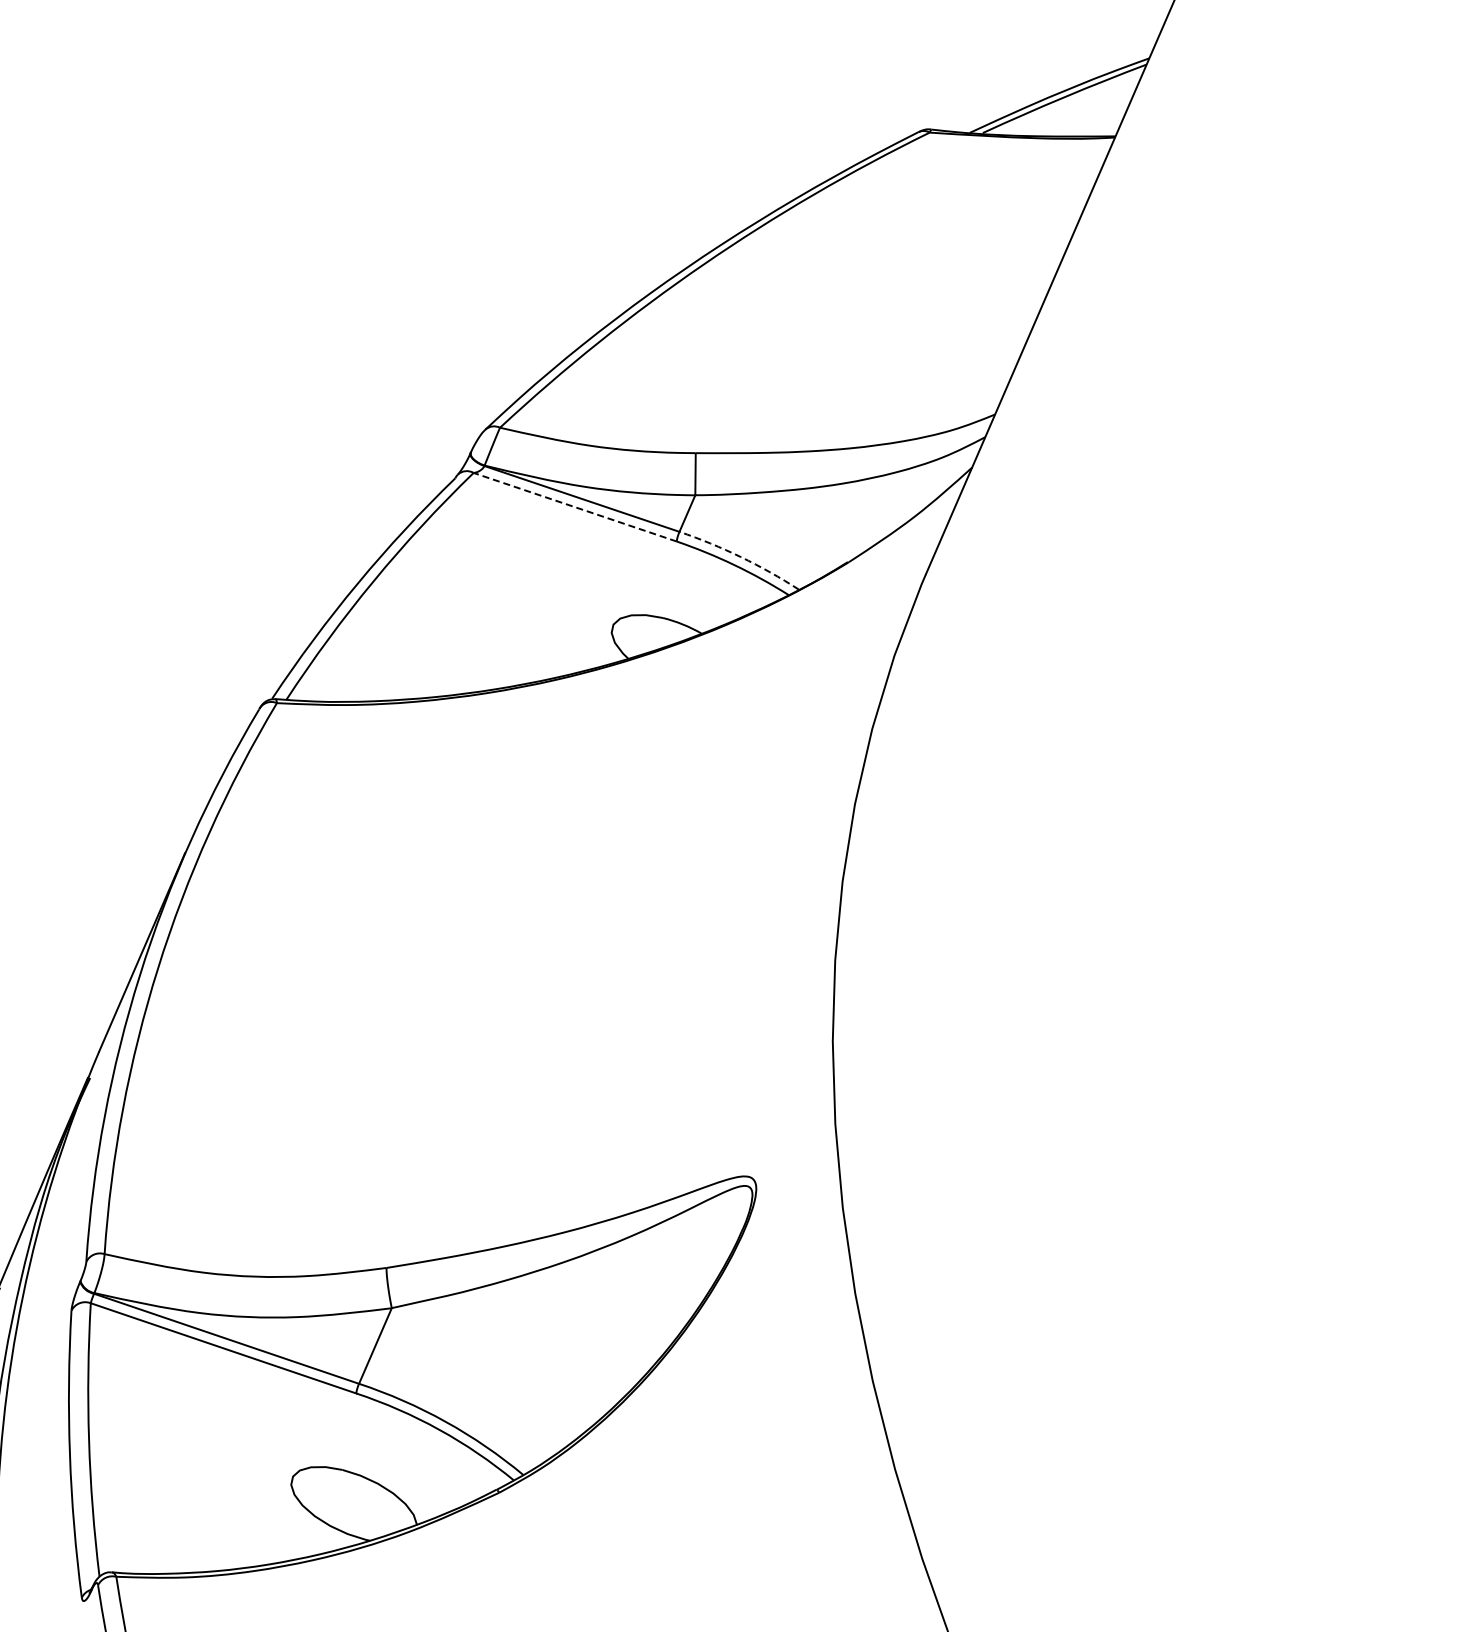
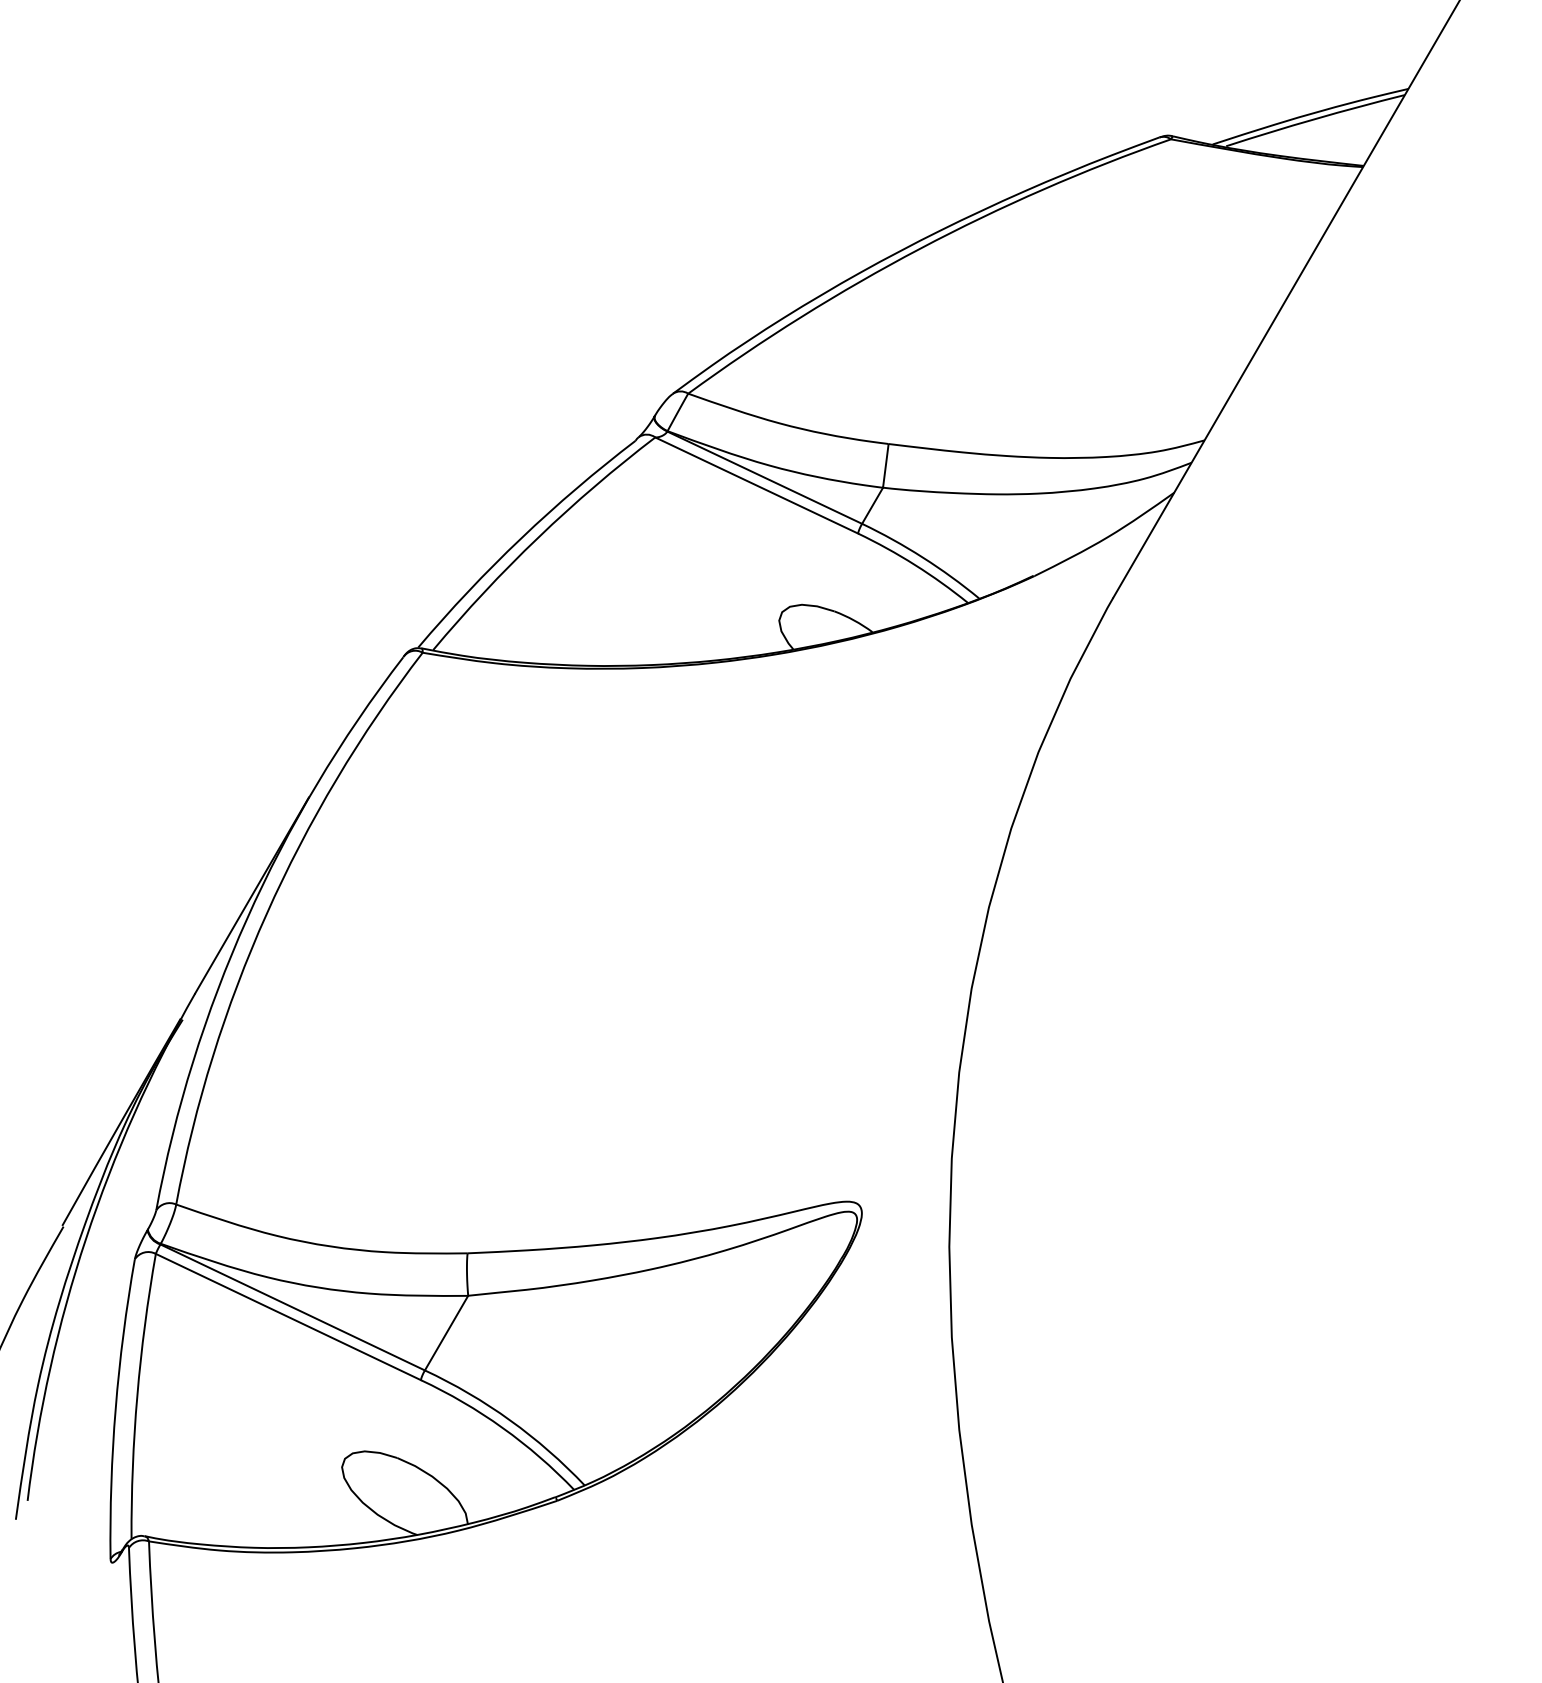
line: (574, 507) -> (755, 485), dashed -> solid
arc: (740, 557) -> (922, 557), dashed -> solid

